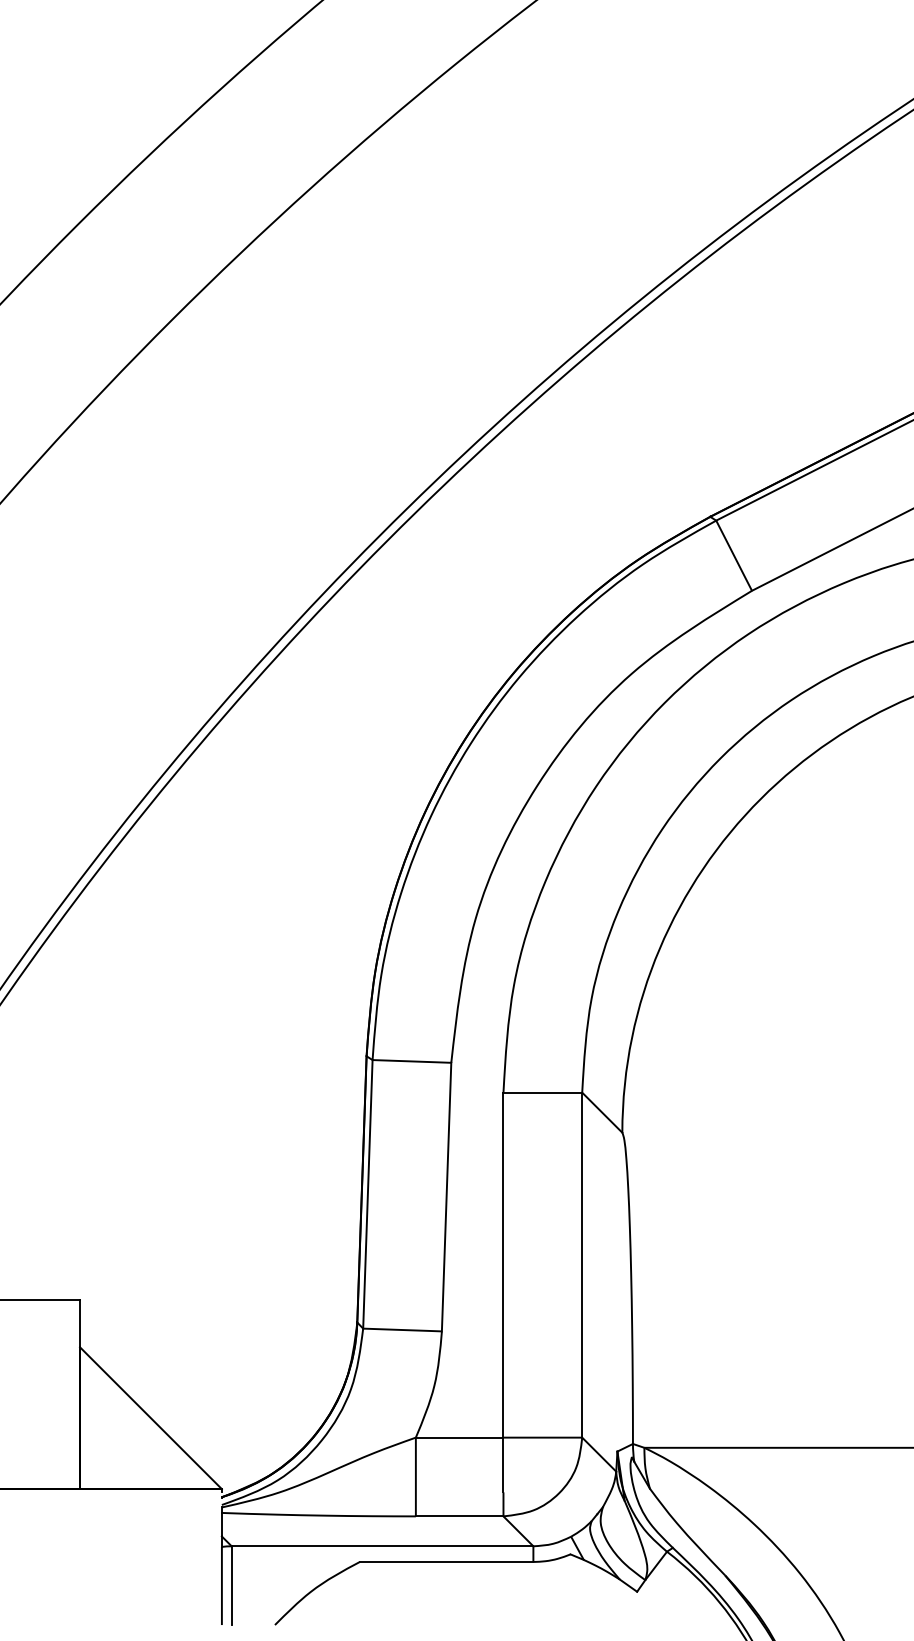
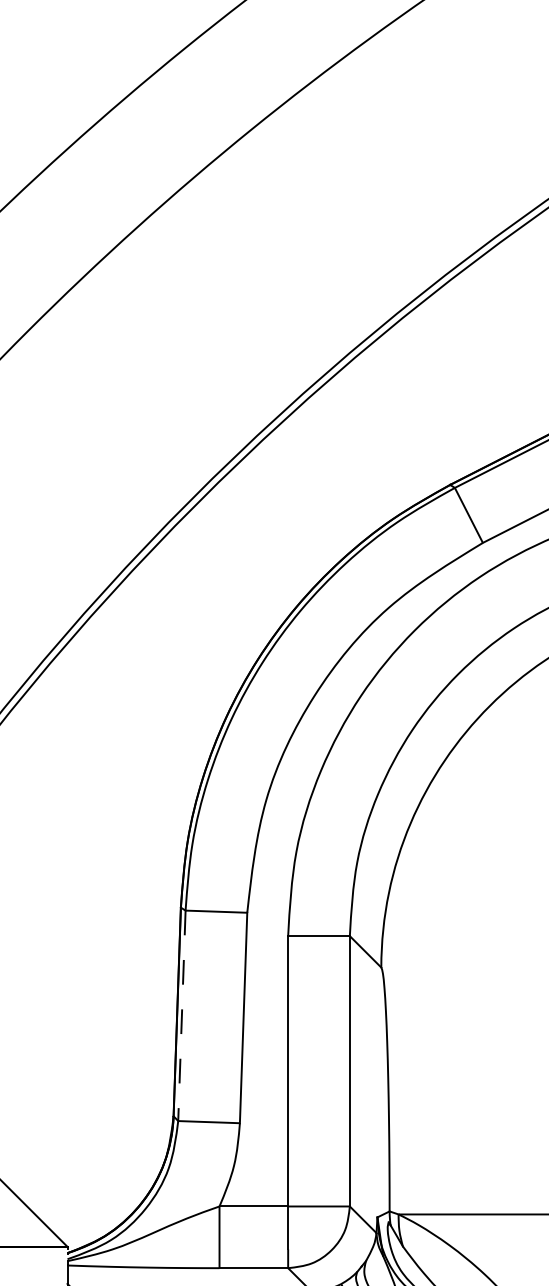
line: (367, 1194) -> (181, 1015), solid -> dashed

